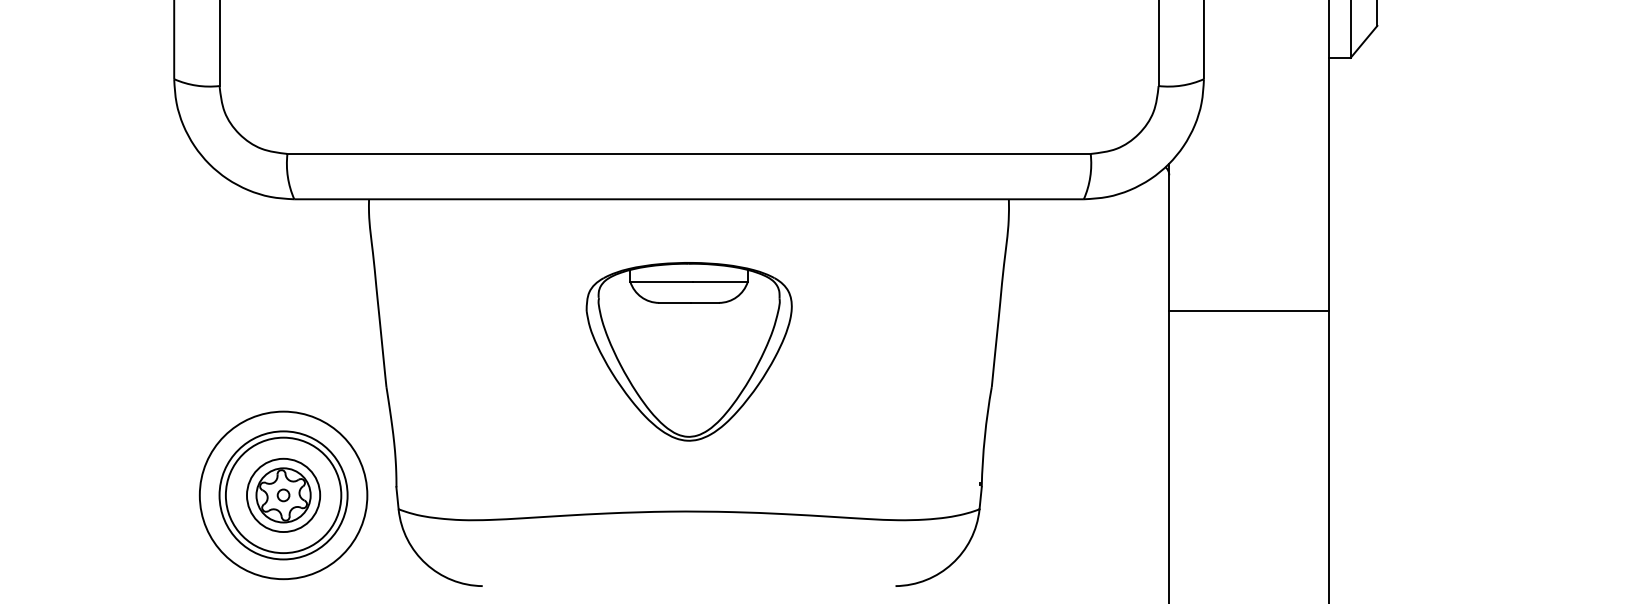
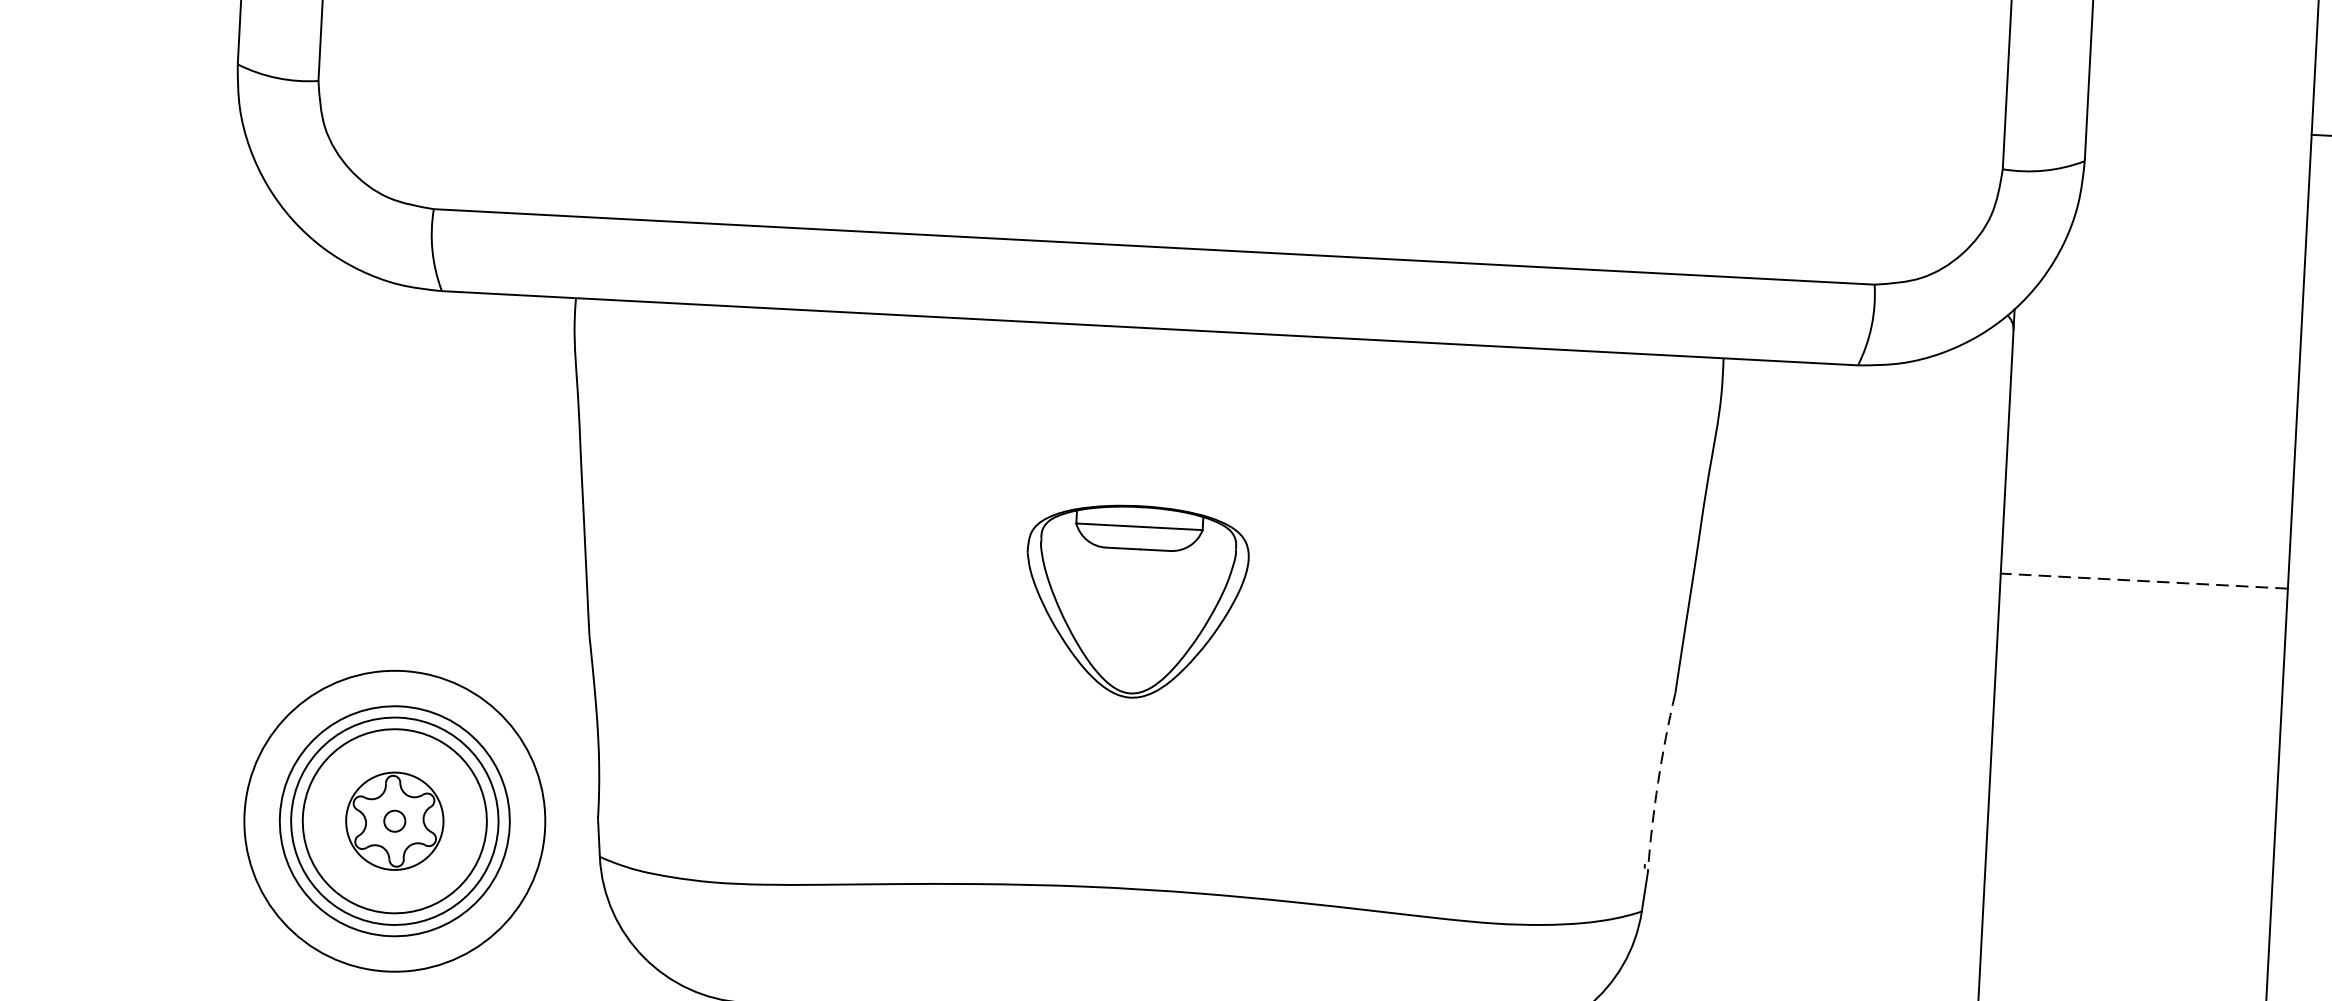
line: (1248, 310) -> (2142, 580), solid -> dashed
part: (688, 351) -> (1134, 601), size x0.6
arc: (984, 436) -> (1657, 781), solid -> dashed
circle: (283, 495) -> (394, 821), size x1.4

